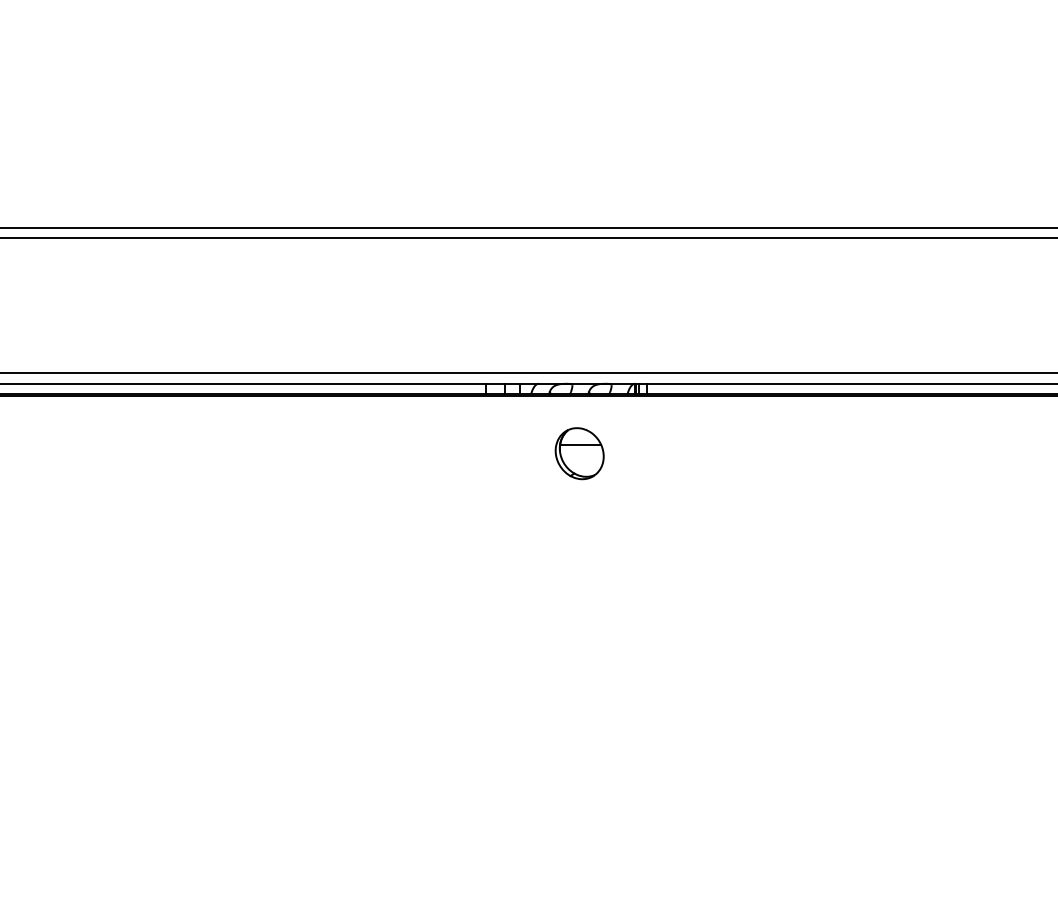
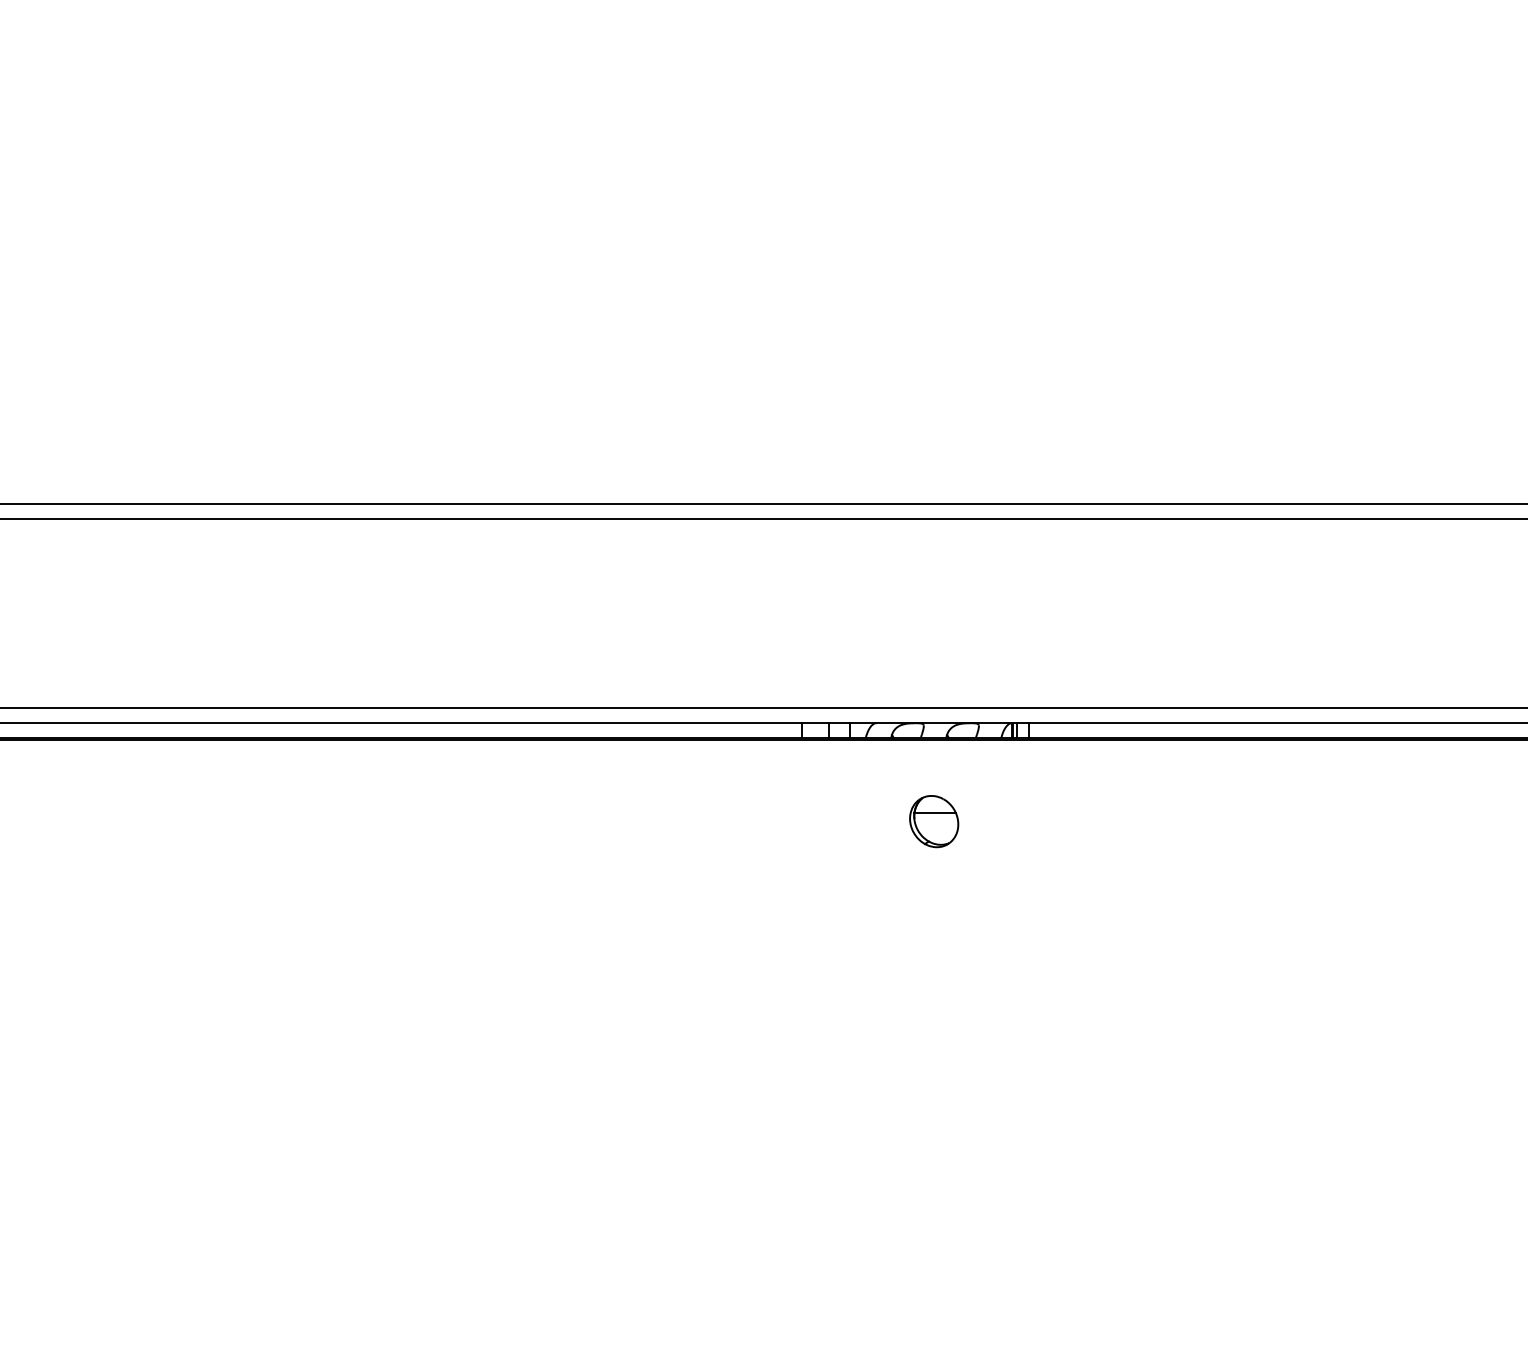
part: (580, 453) -> (934, 821), size x0.71

